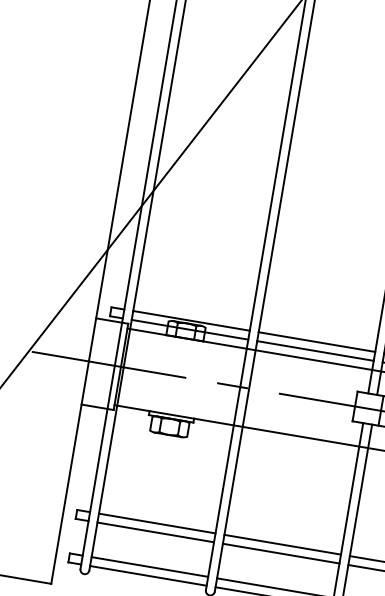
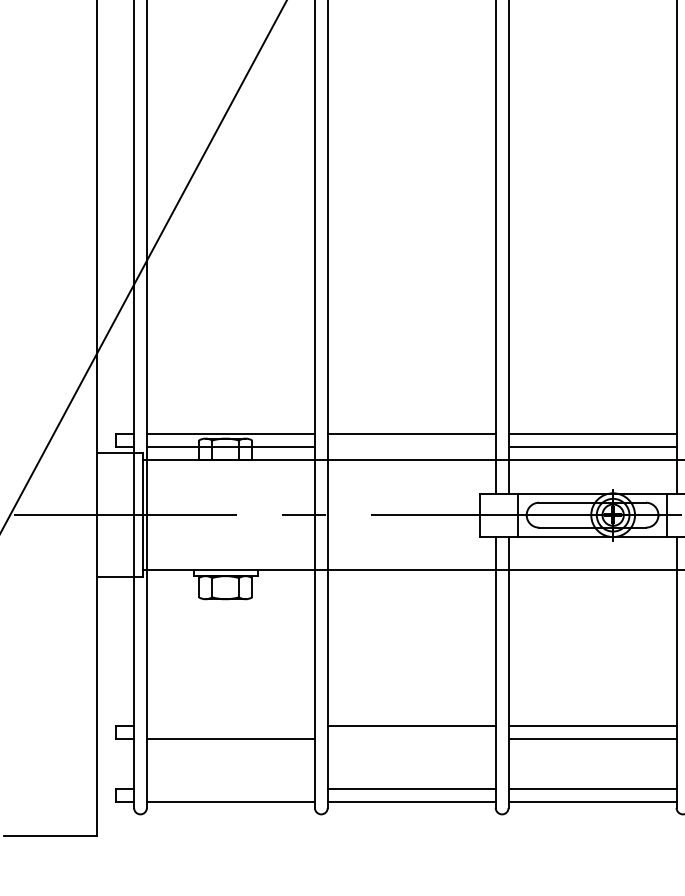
line: (315, 350) -> (411, 446), removed
line: (156, 523) -> (230, 726), removed
line: (281, 553) -> (411, 738), removed
line: (149, 566) -> (230, 788), removed

